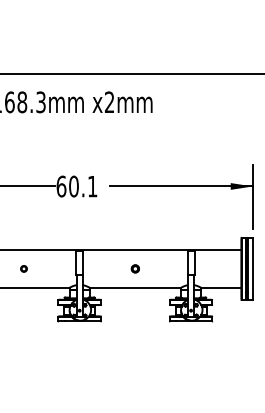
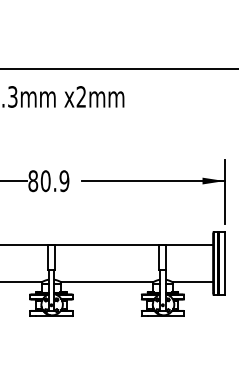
text: (76, 186) -> (48, 181), 60.1 -> 80.9
part: (134, 268) -> (106, 263), removed

